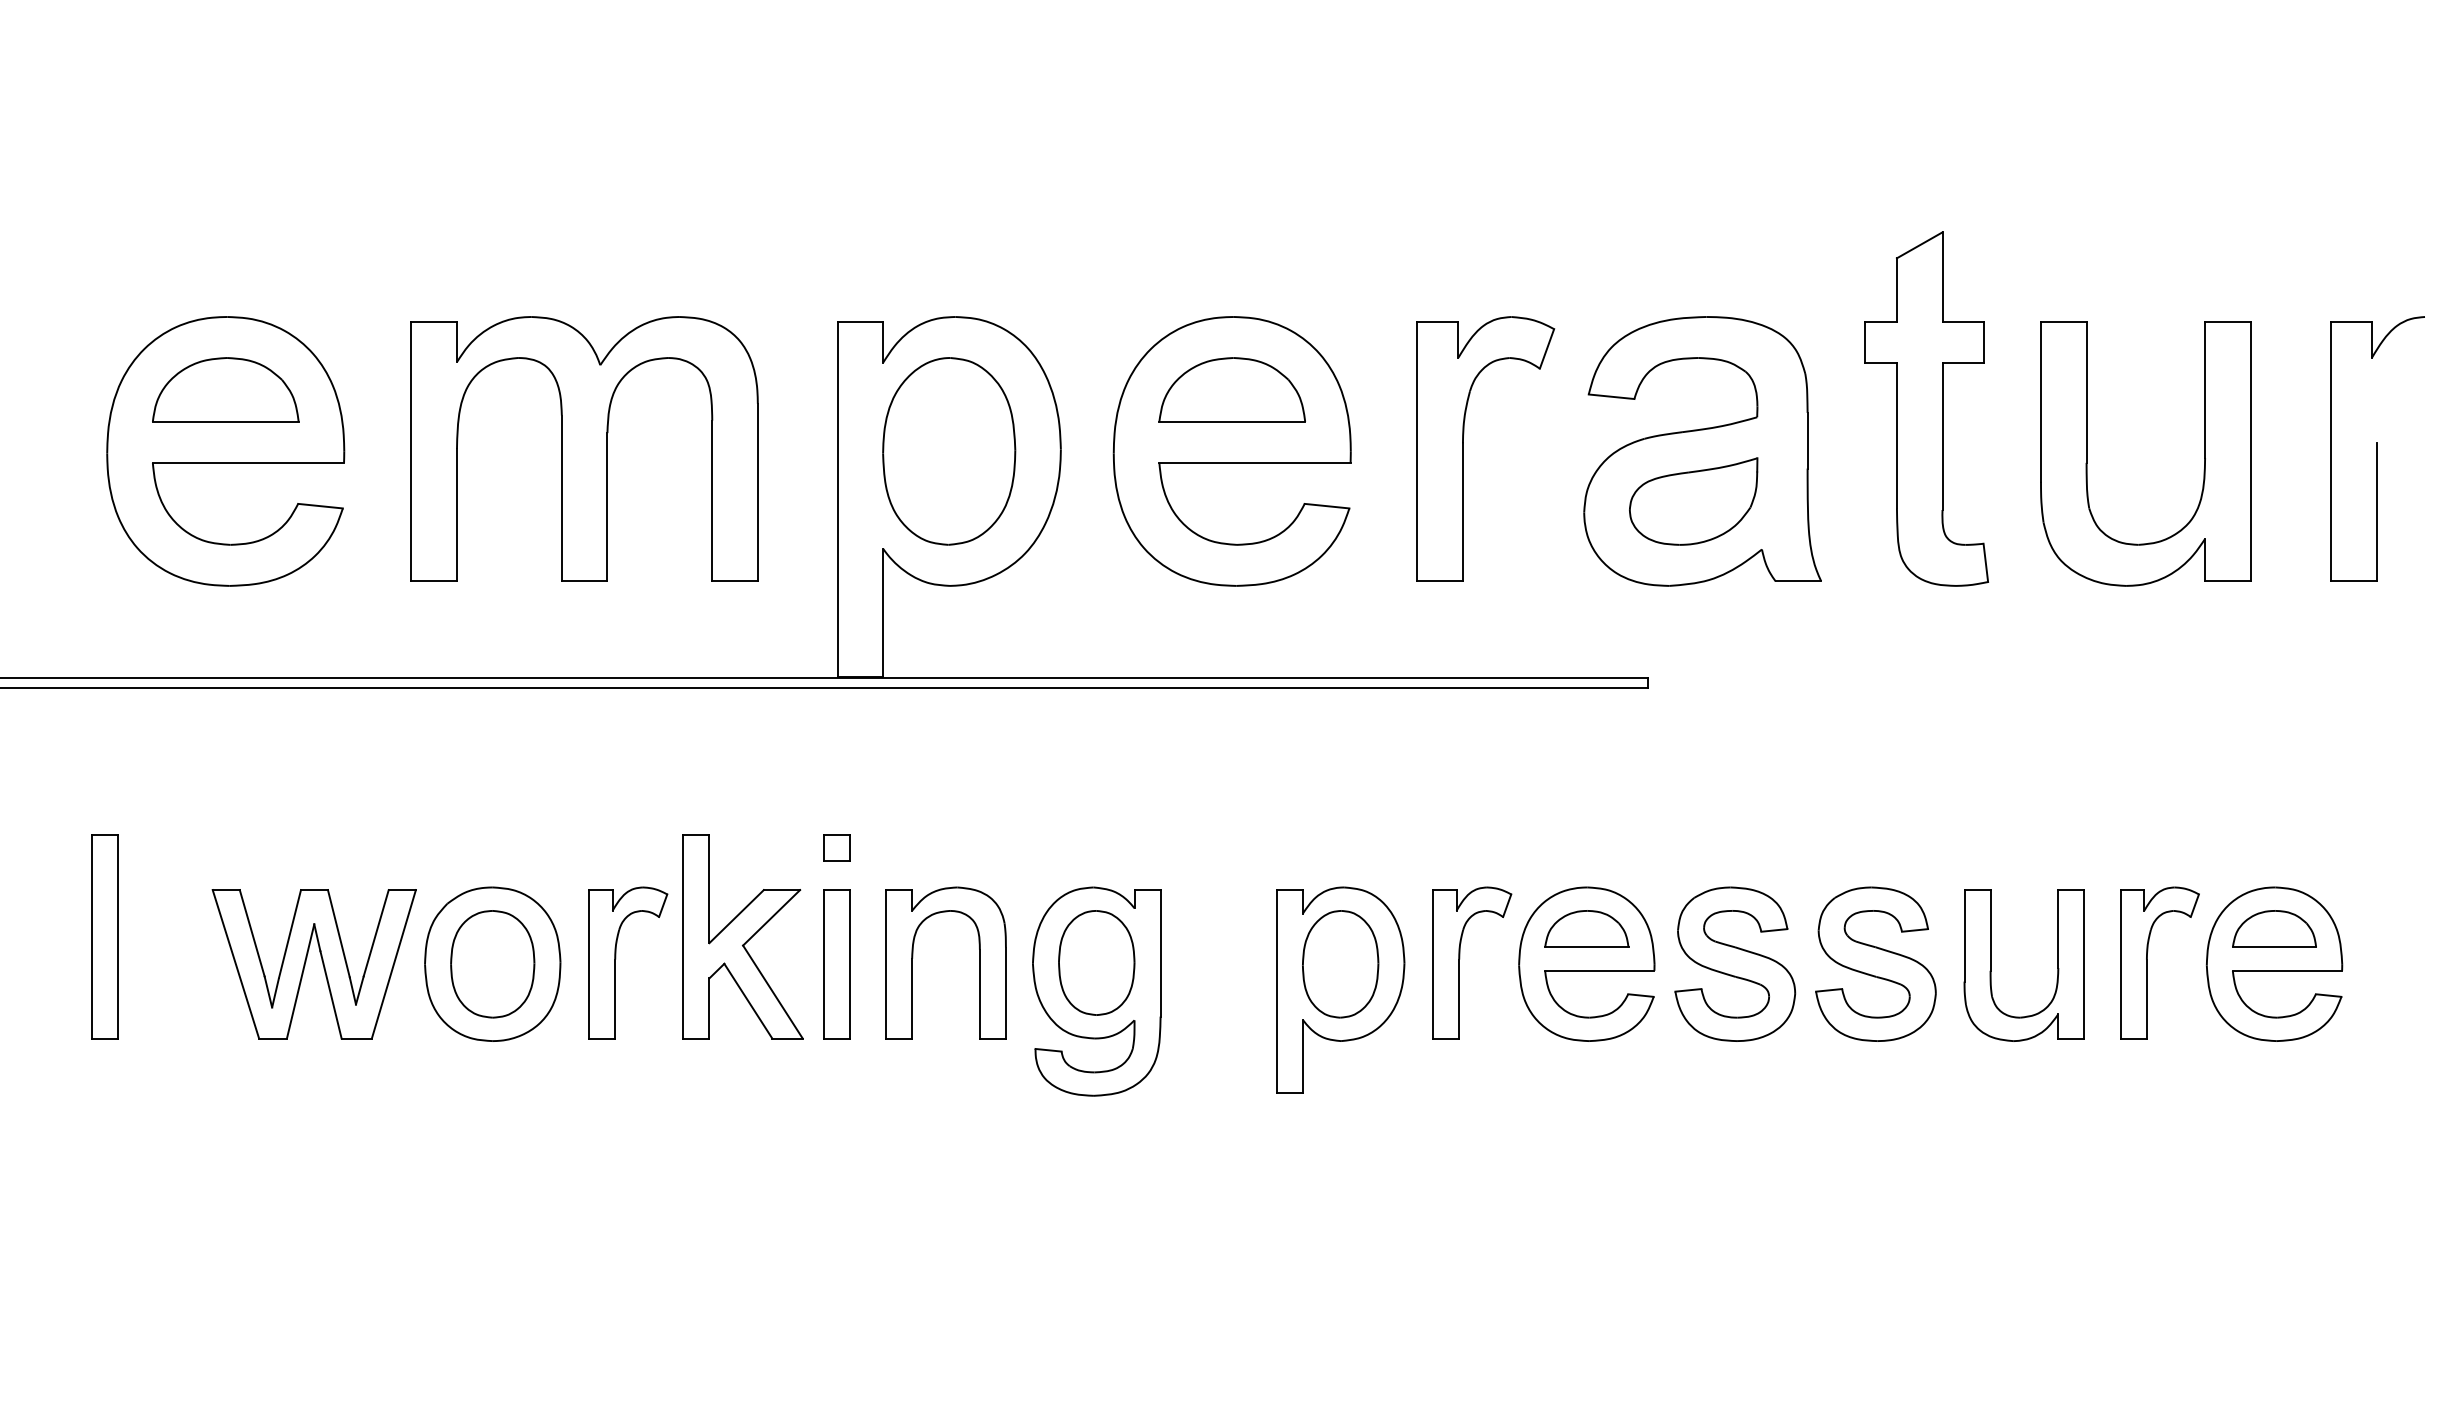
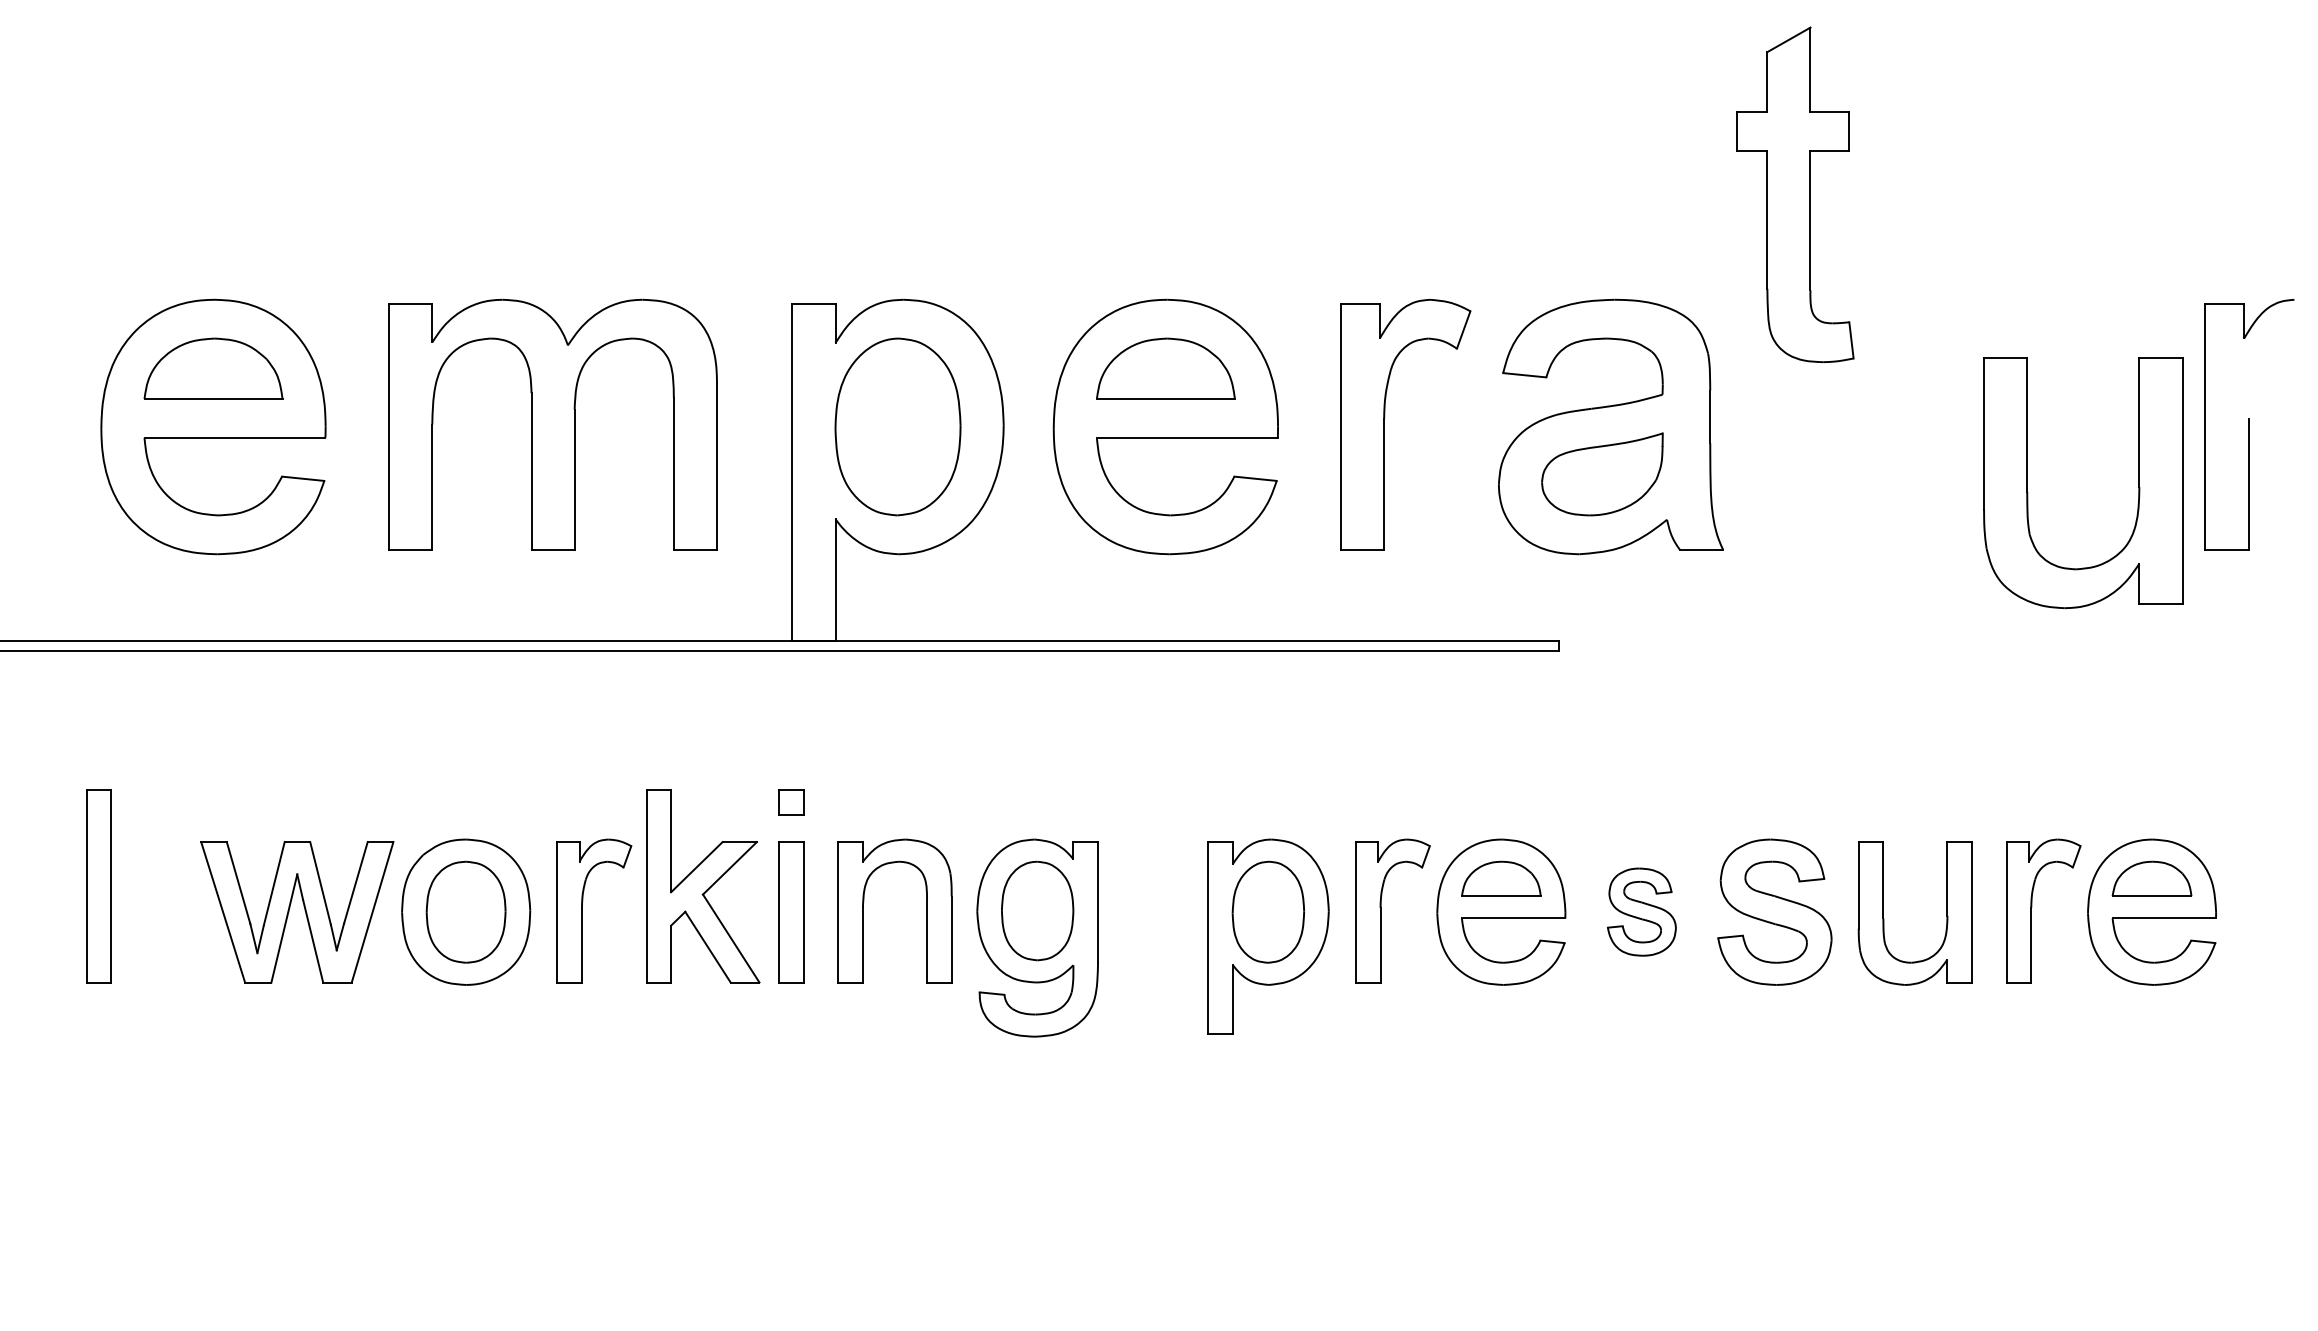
part: (1926, 408) -> (1795, 194), moved
part: (2087, 453) -> (2028, 482), moved
part: (1735, 963) -> (1642, 911), size x0.6

